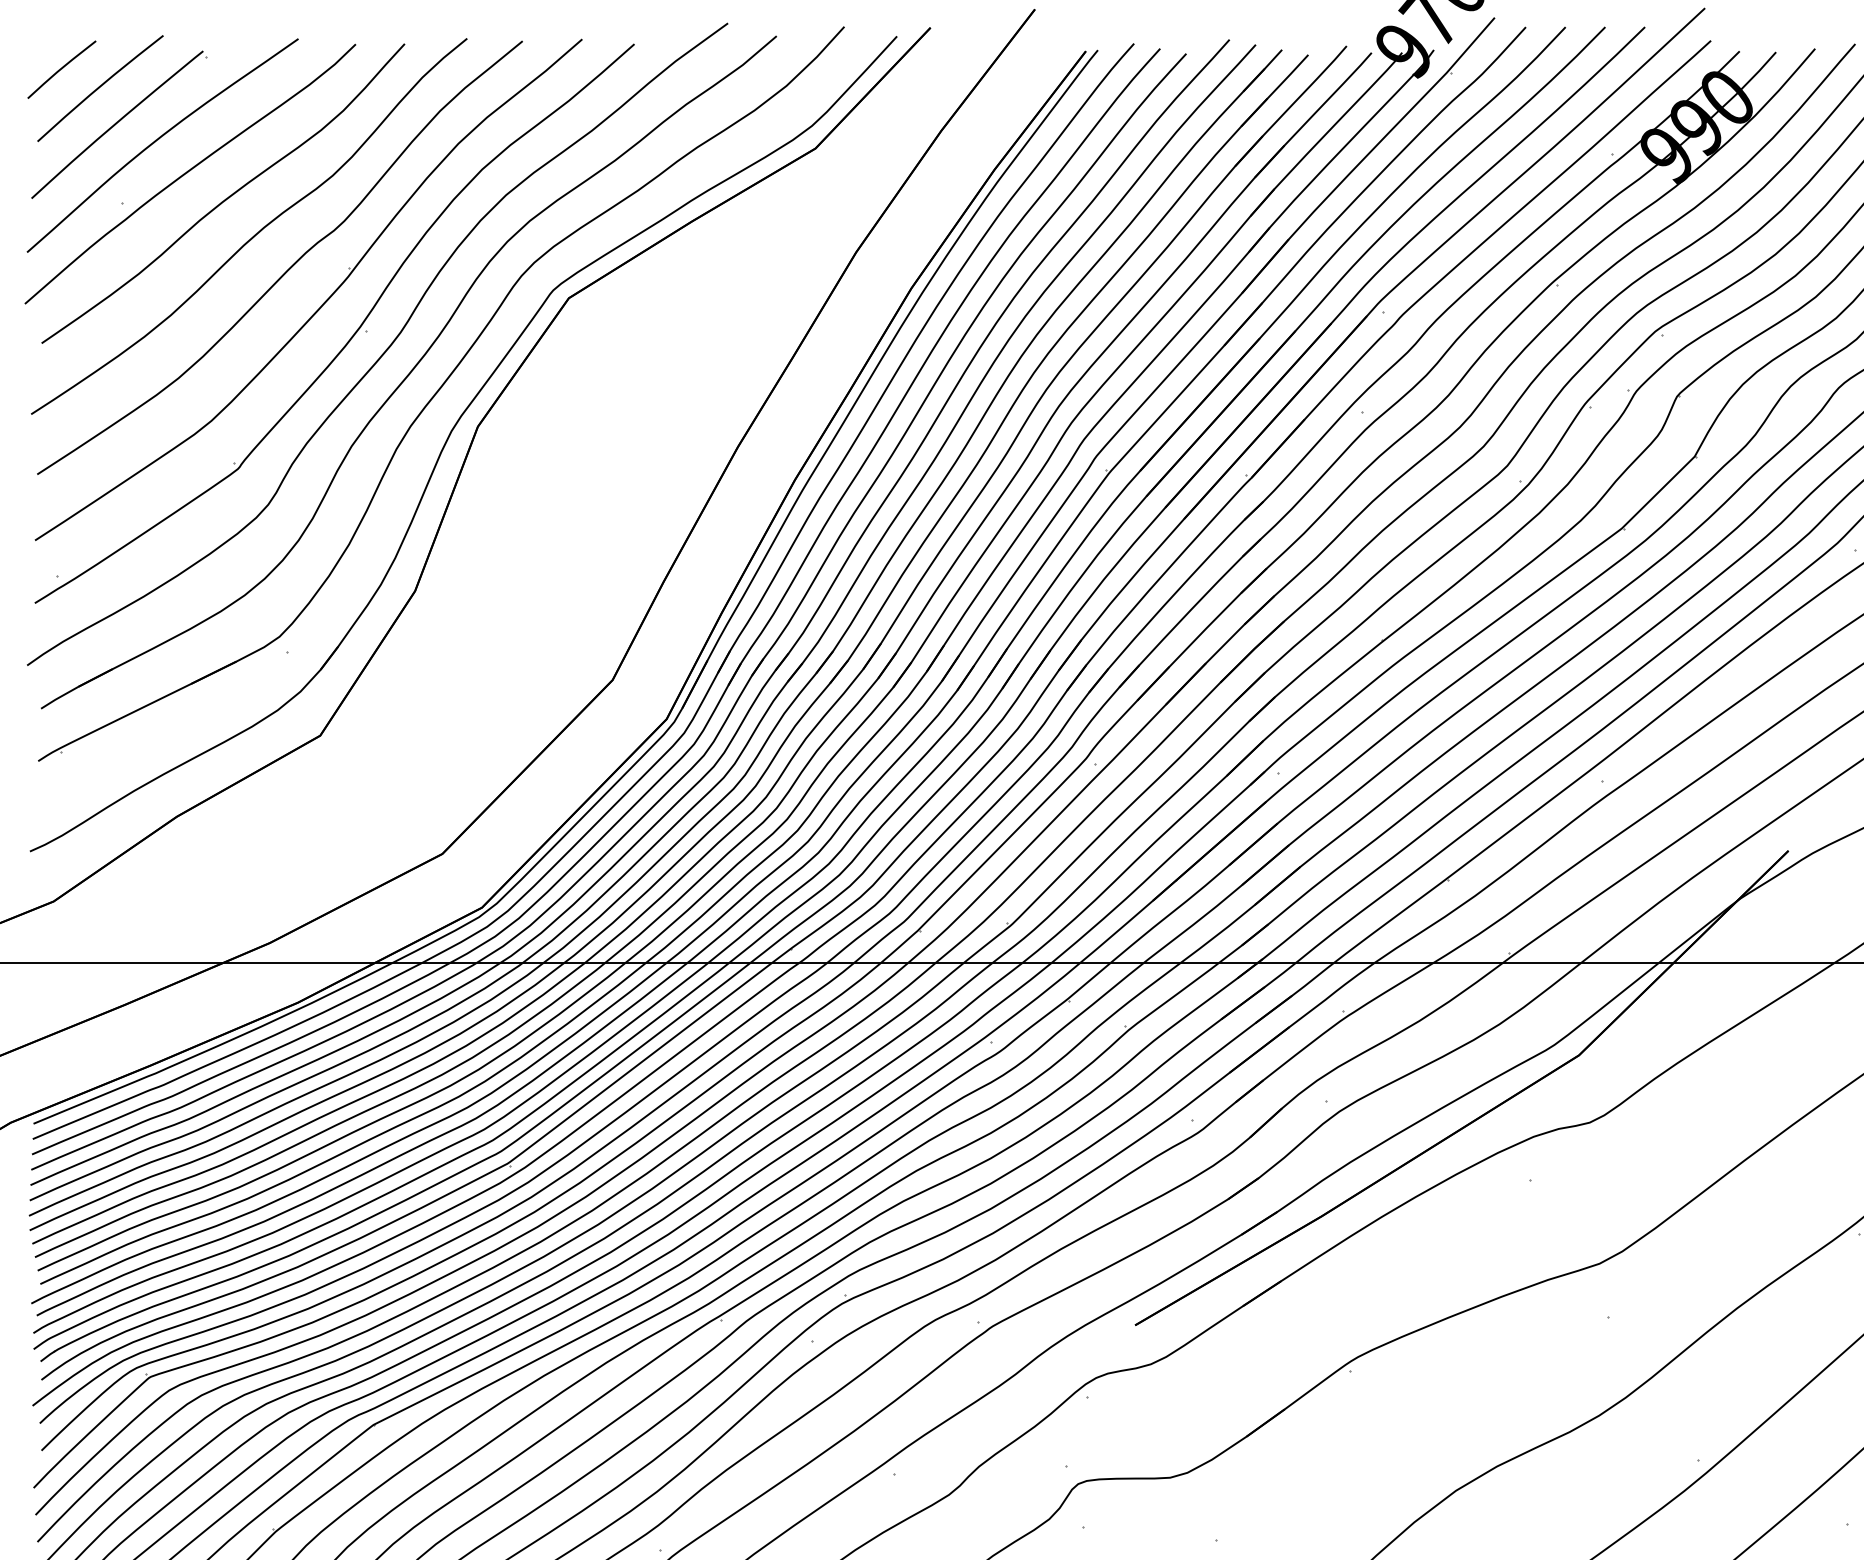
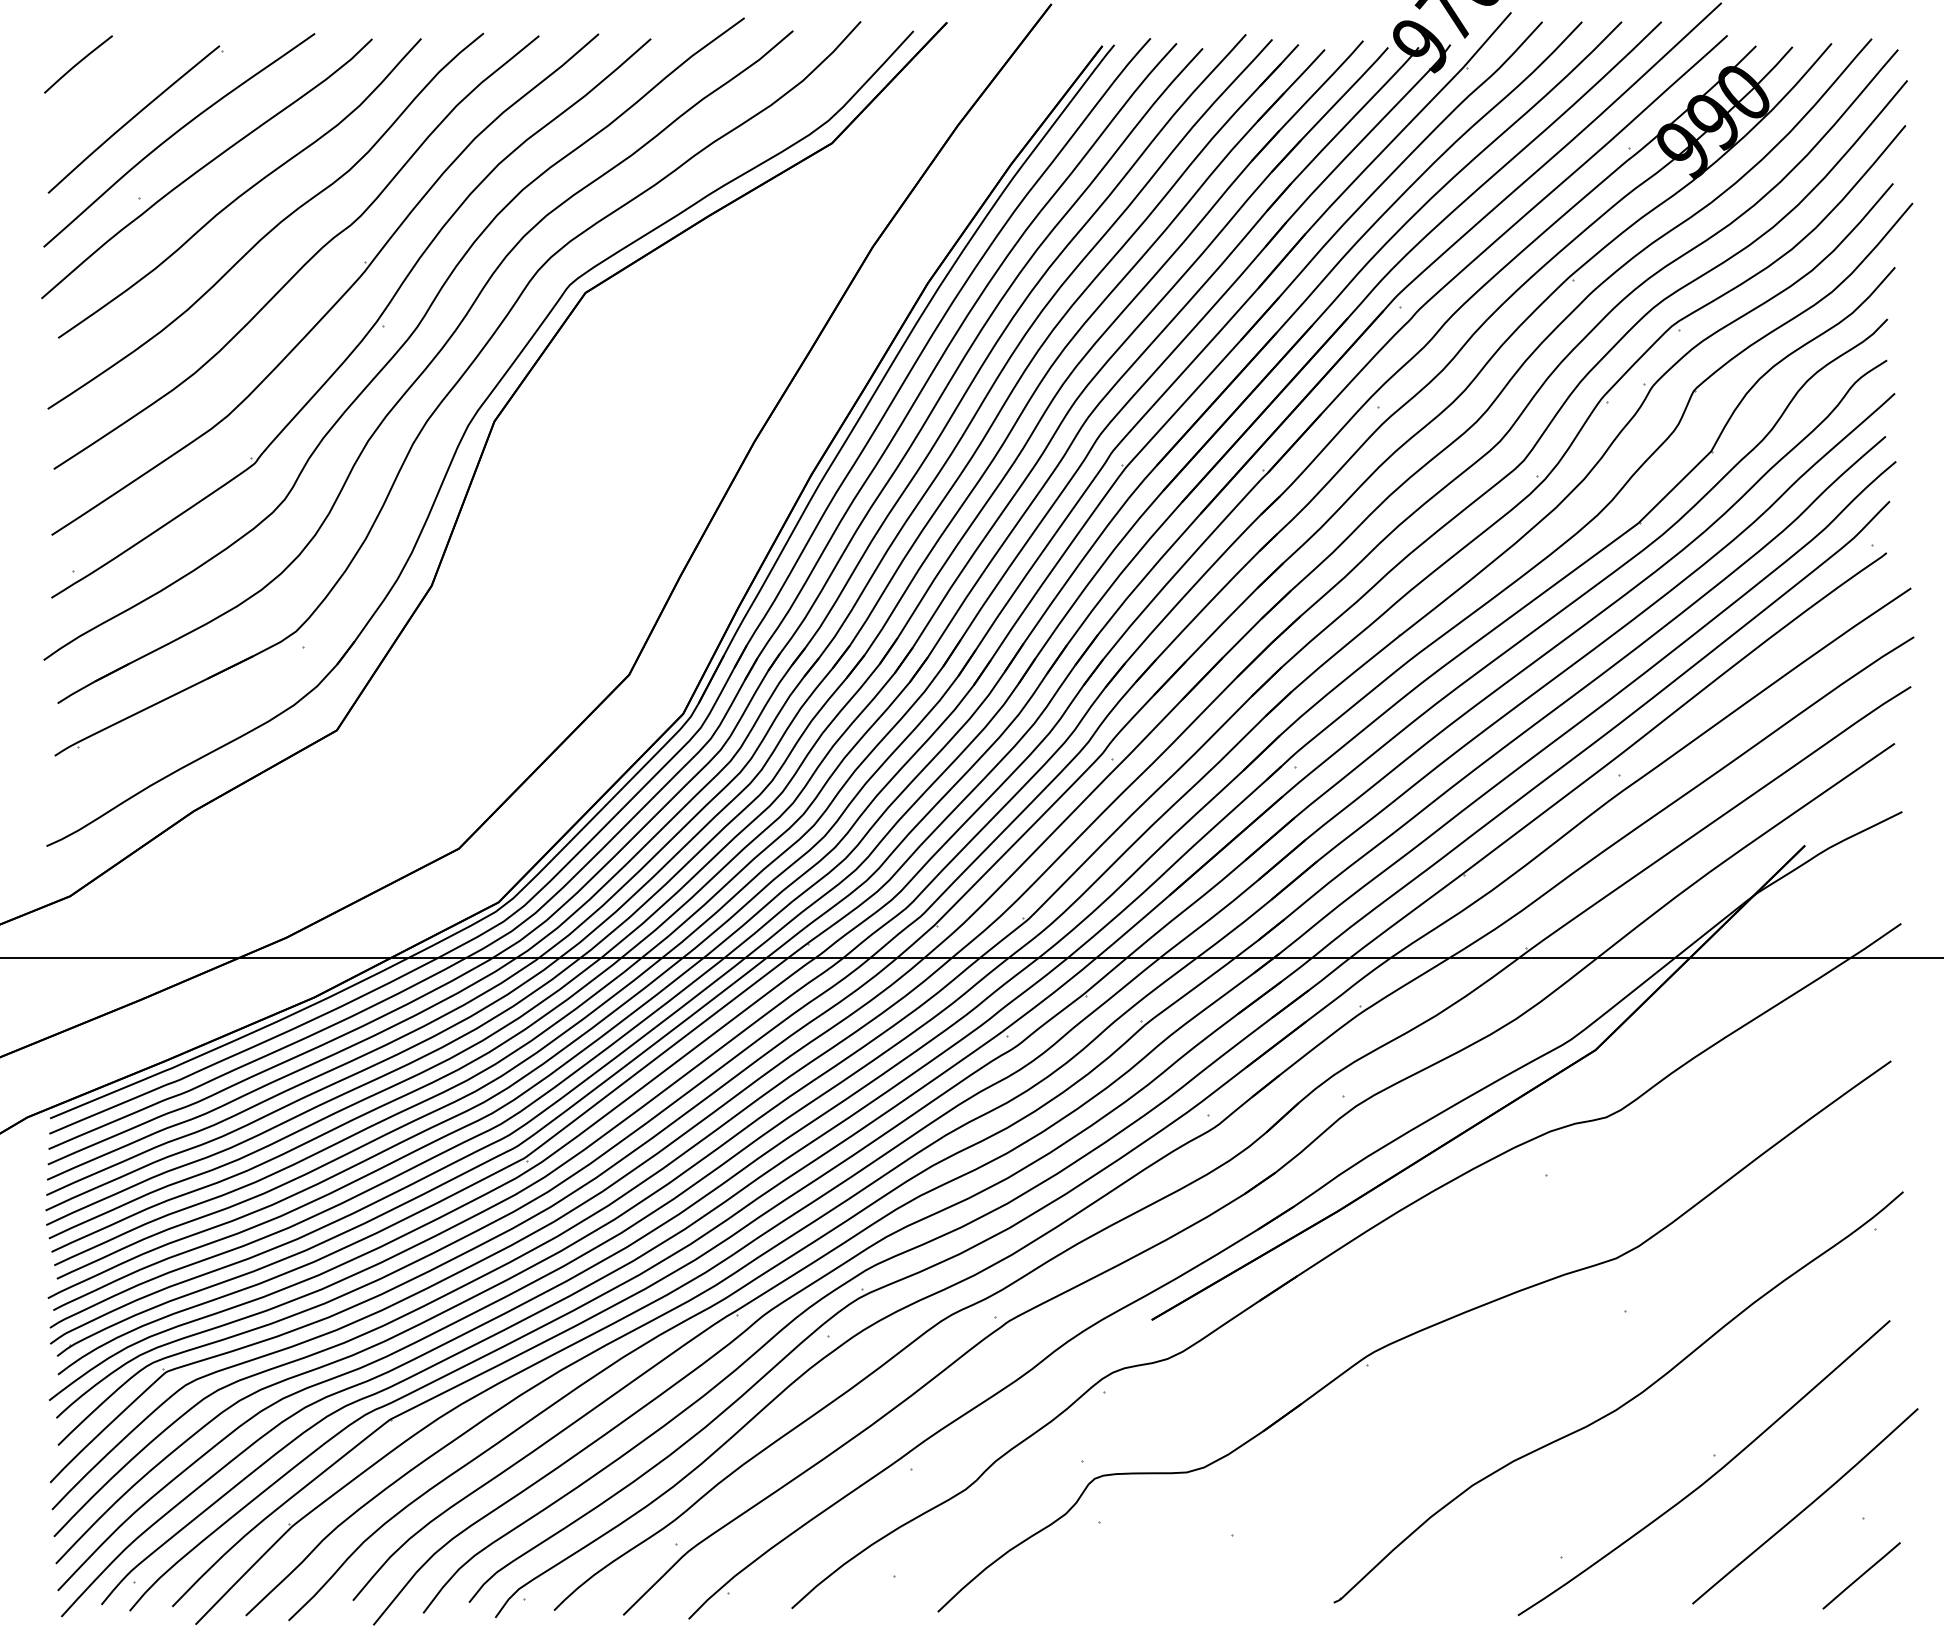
curve: (99, 87) -> (116, 82), removed

